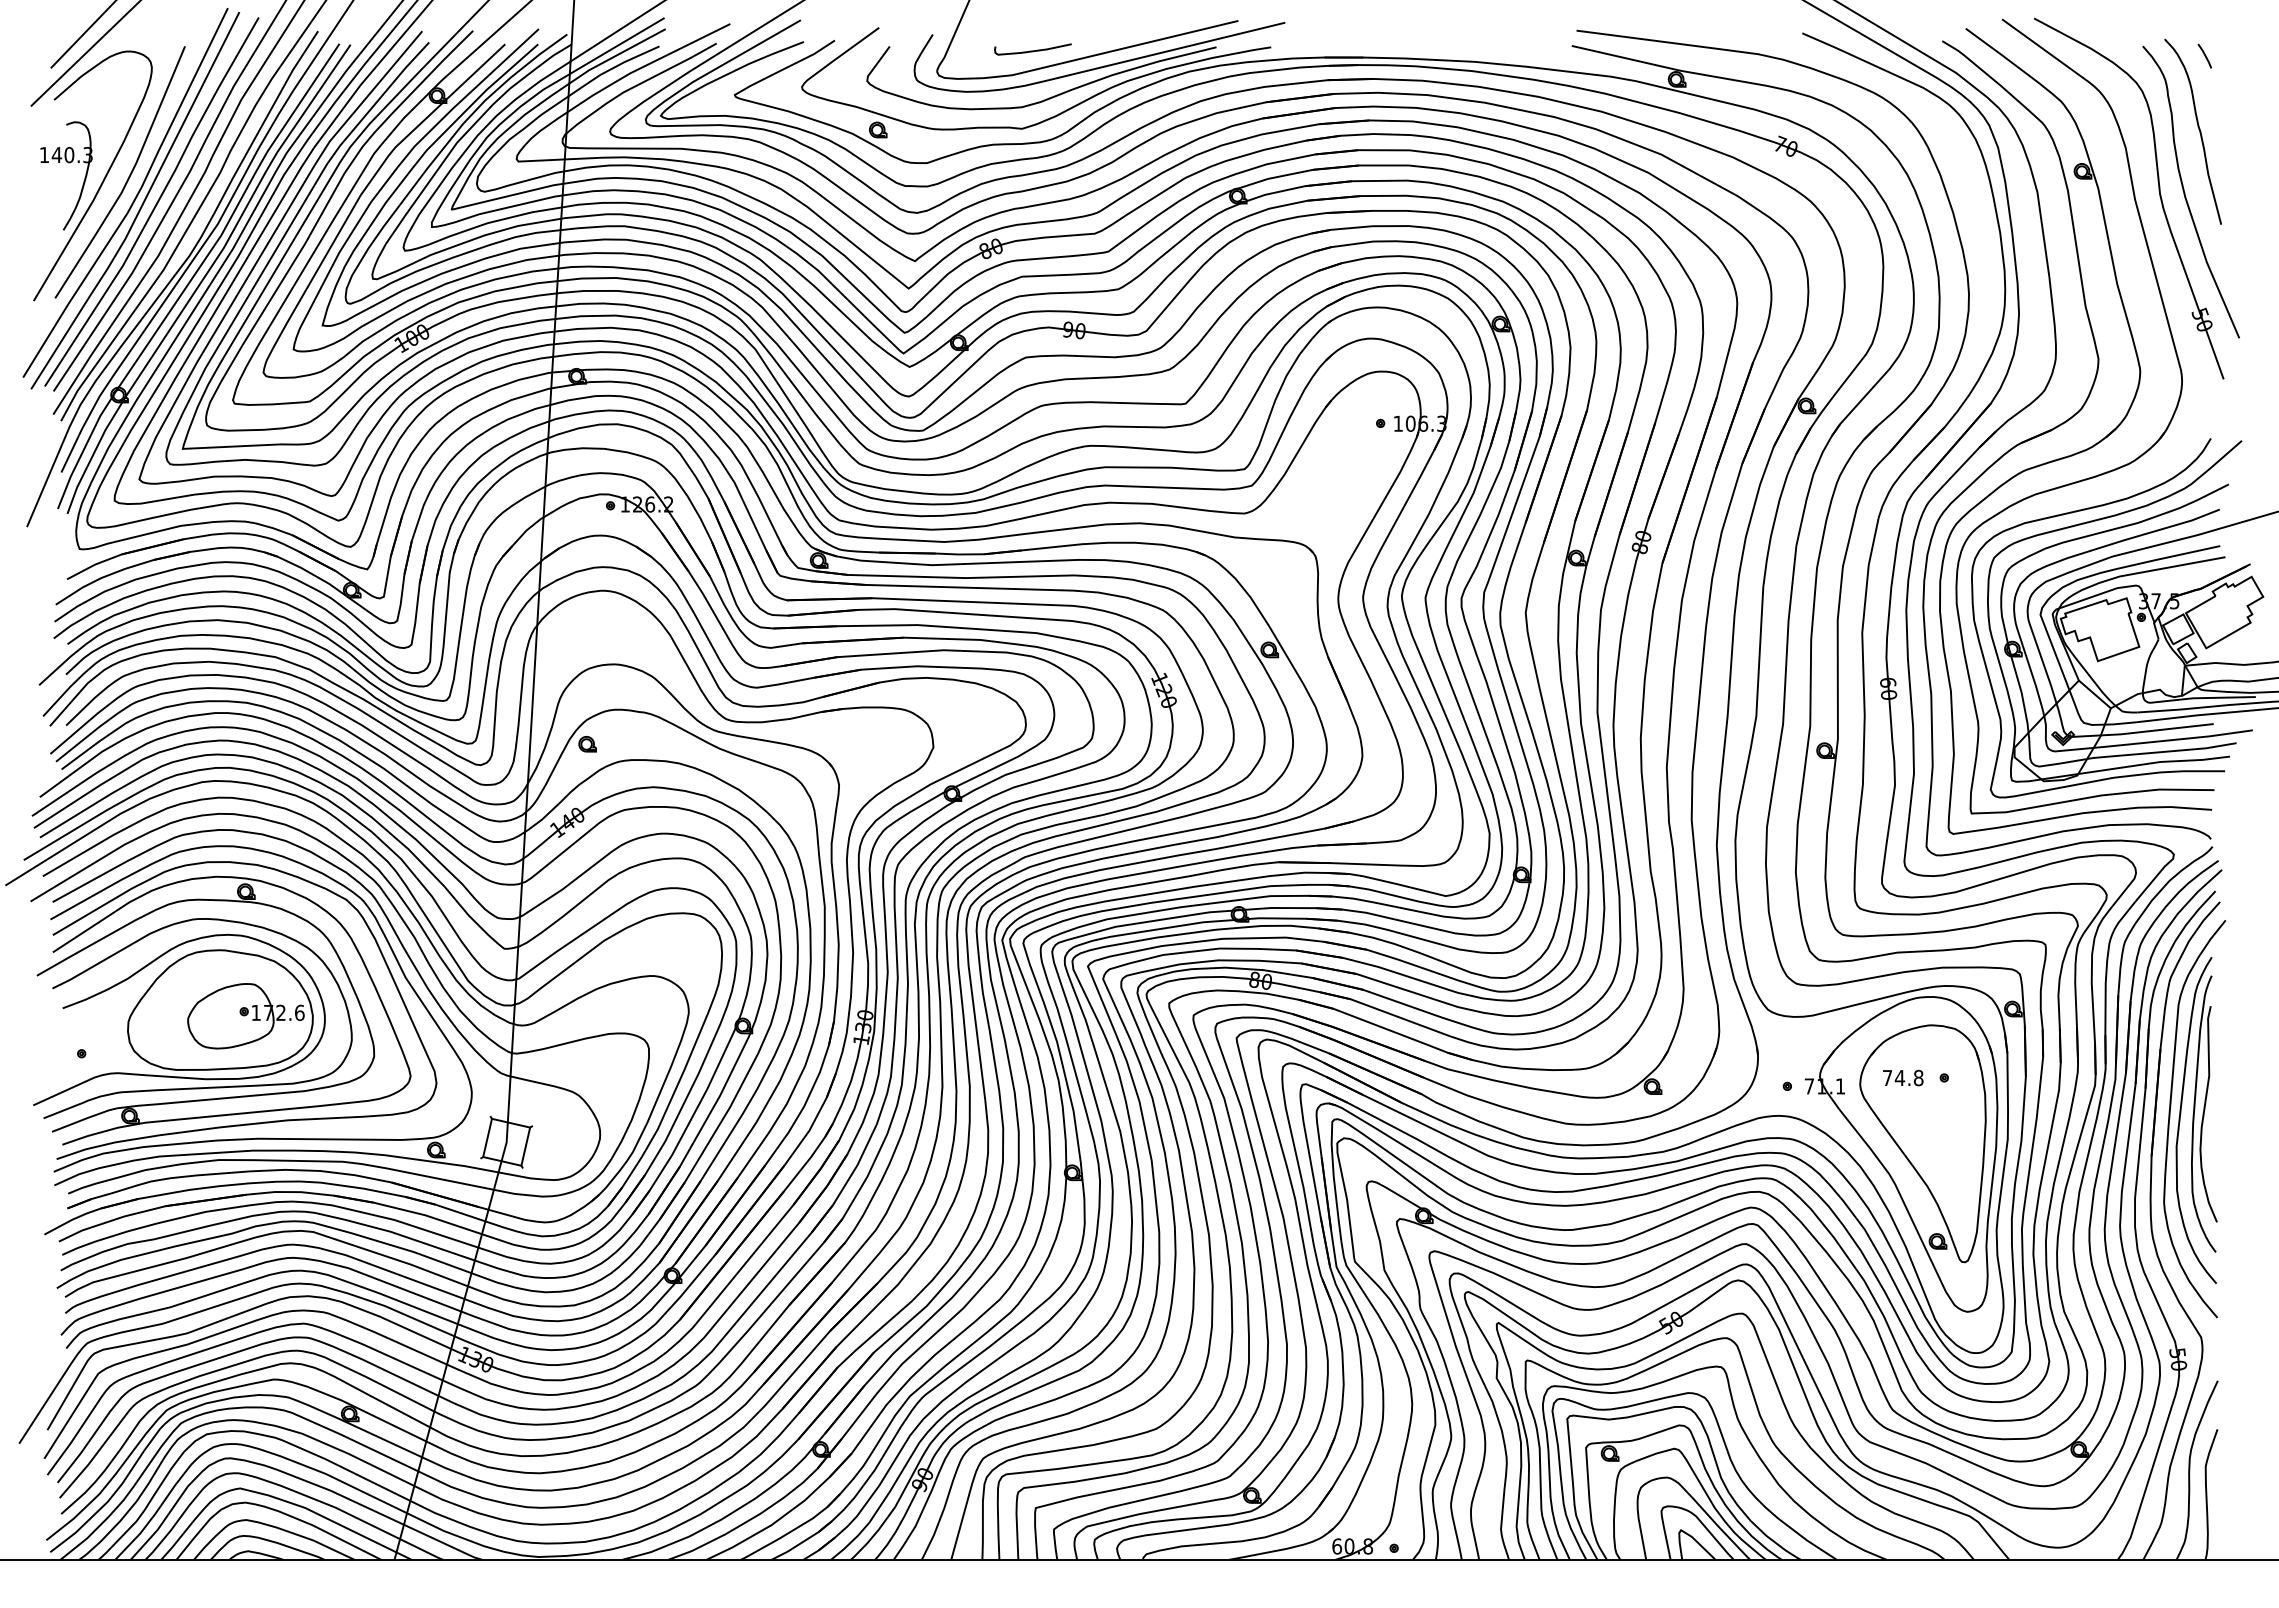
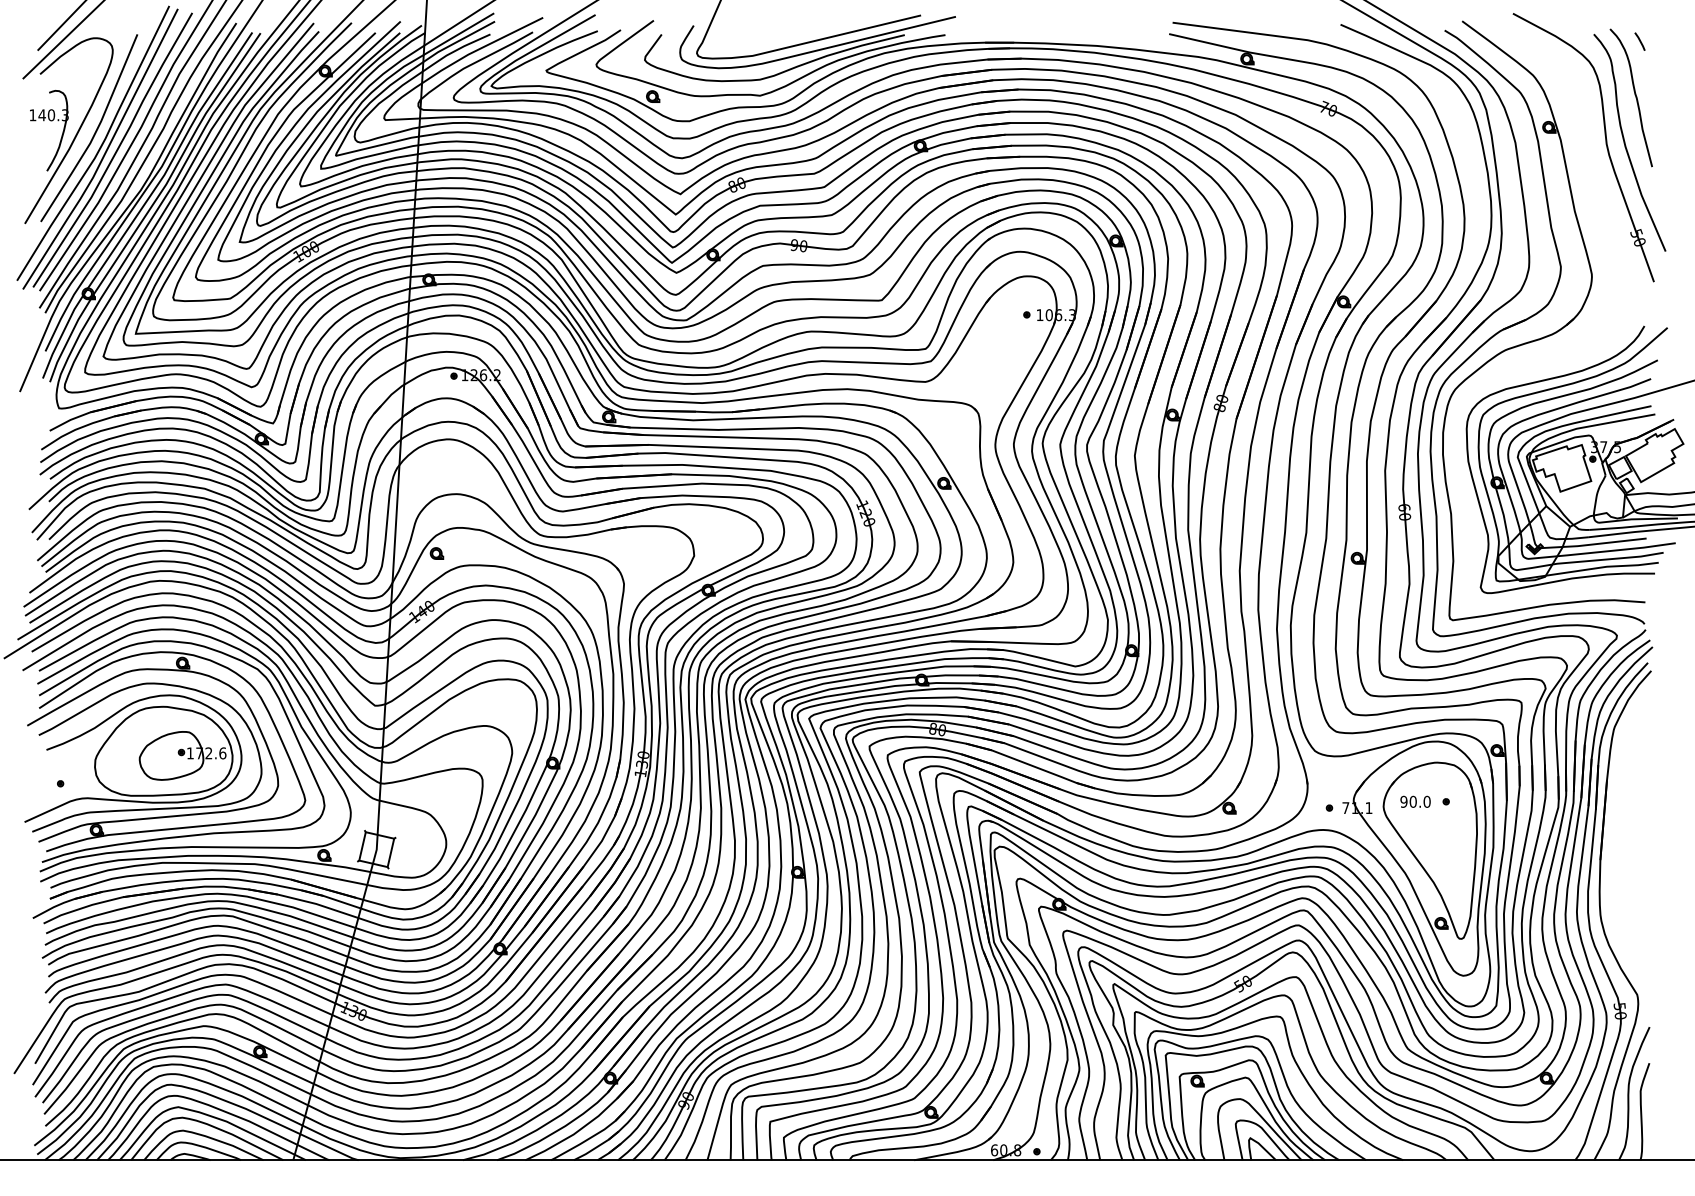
curve: (1032, 50) -> (767, 37), removed
part: (2103, 472) -> (1564, 351), removed
text: (1902, 1077) -> (1415, 801), 74.8 -> 90.0
part: (2194, 1119) -> (1632, 832), removed

